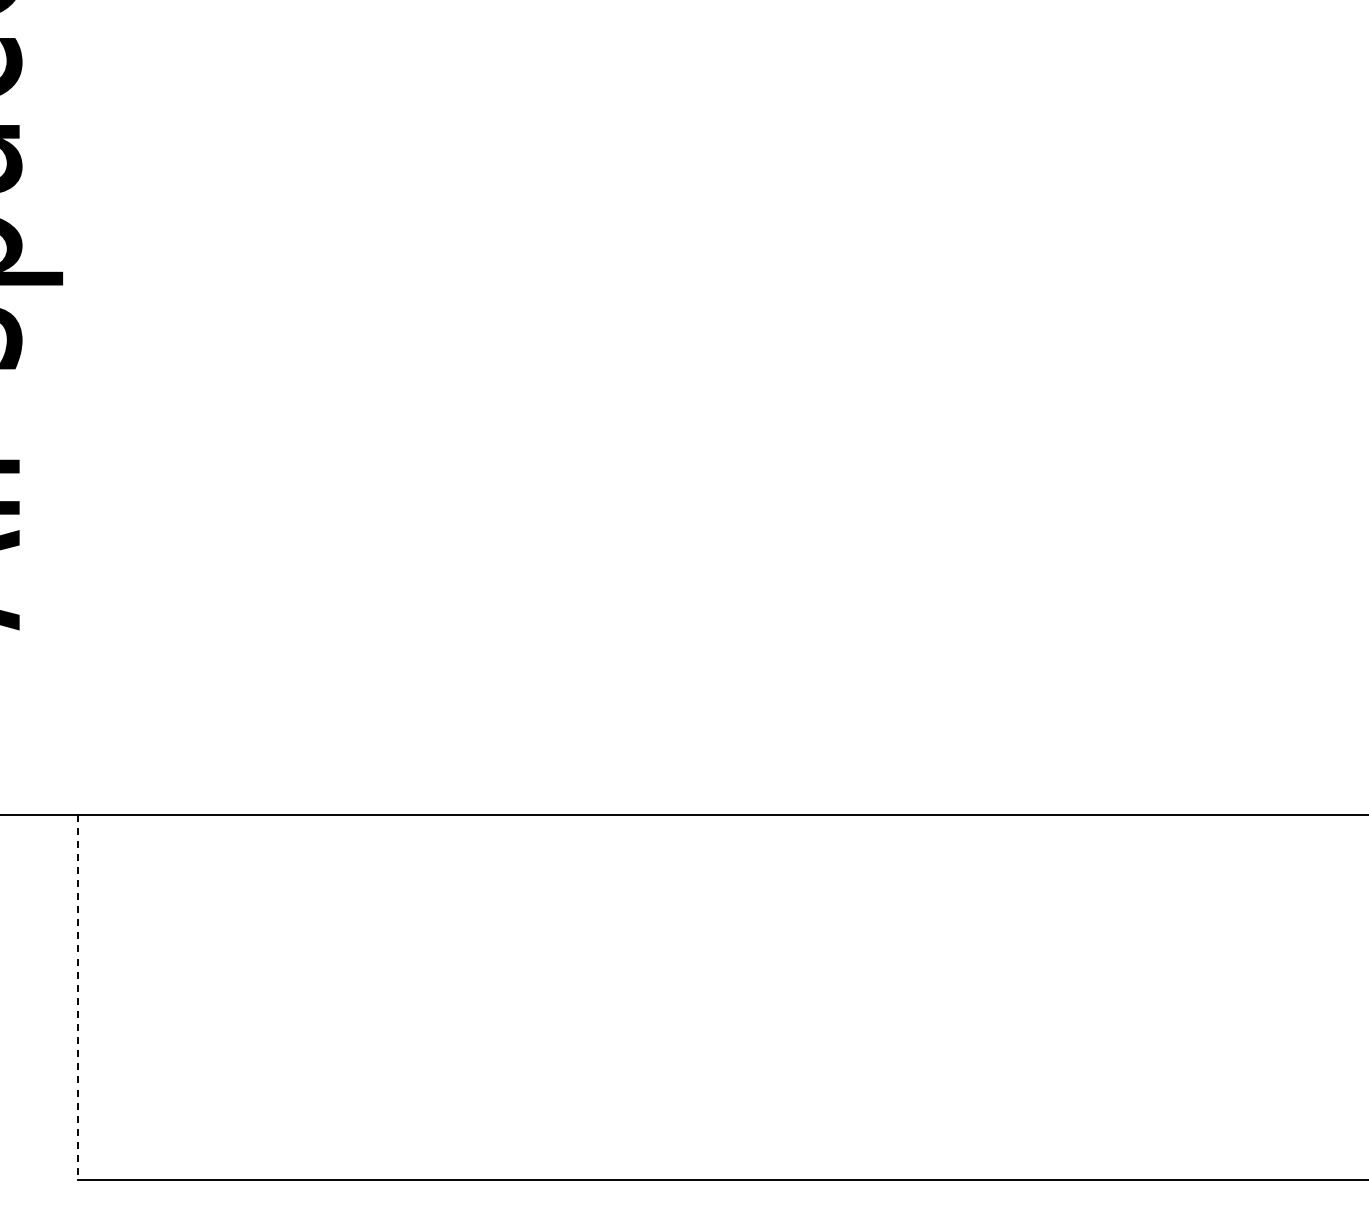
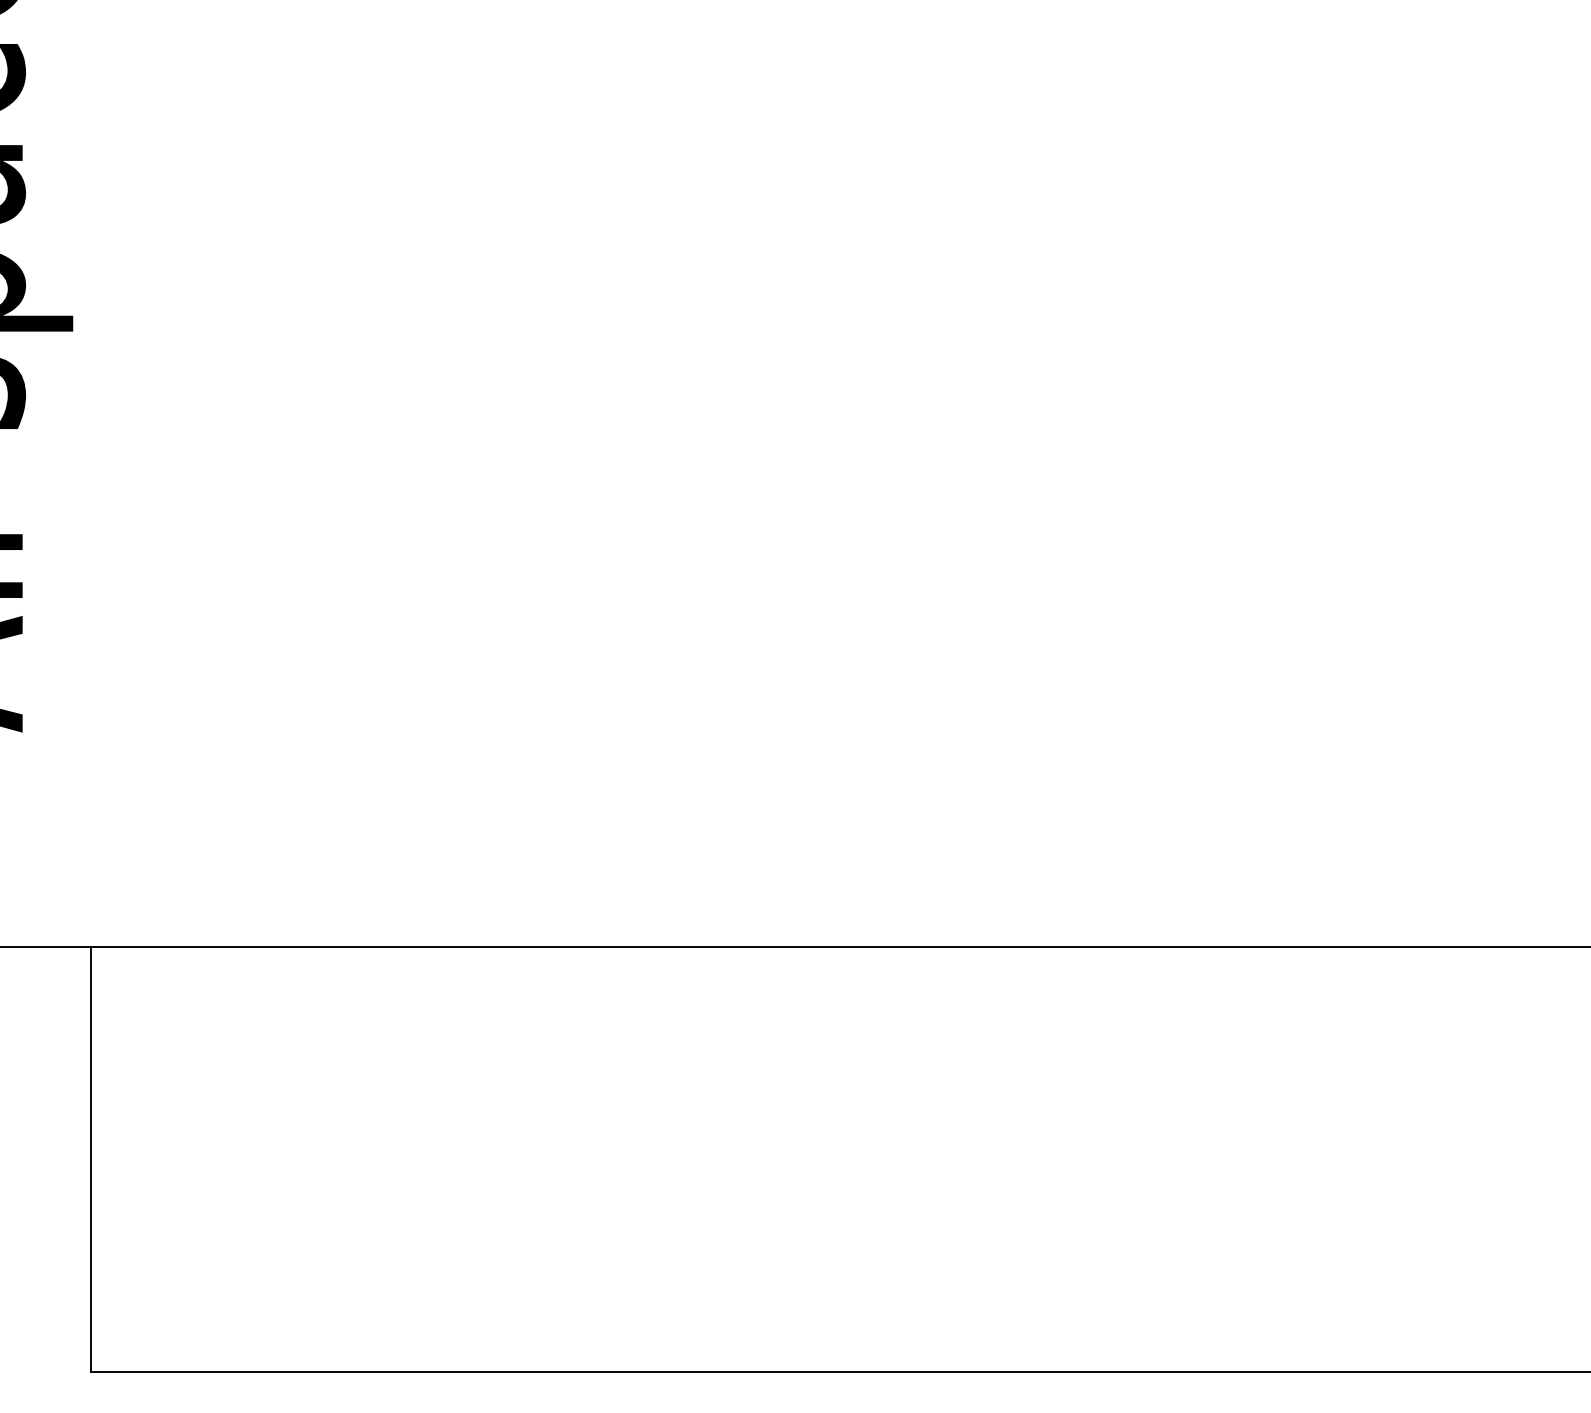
line: (78, 997) -> (91, 1159), dashed -> solid

